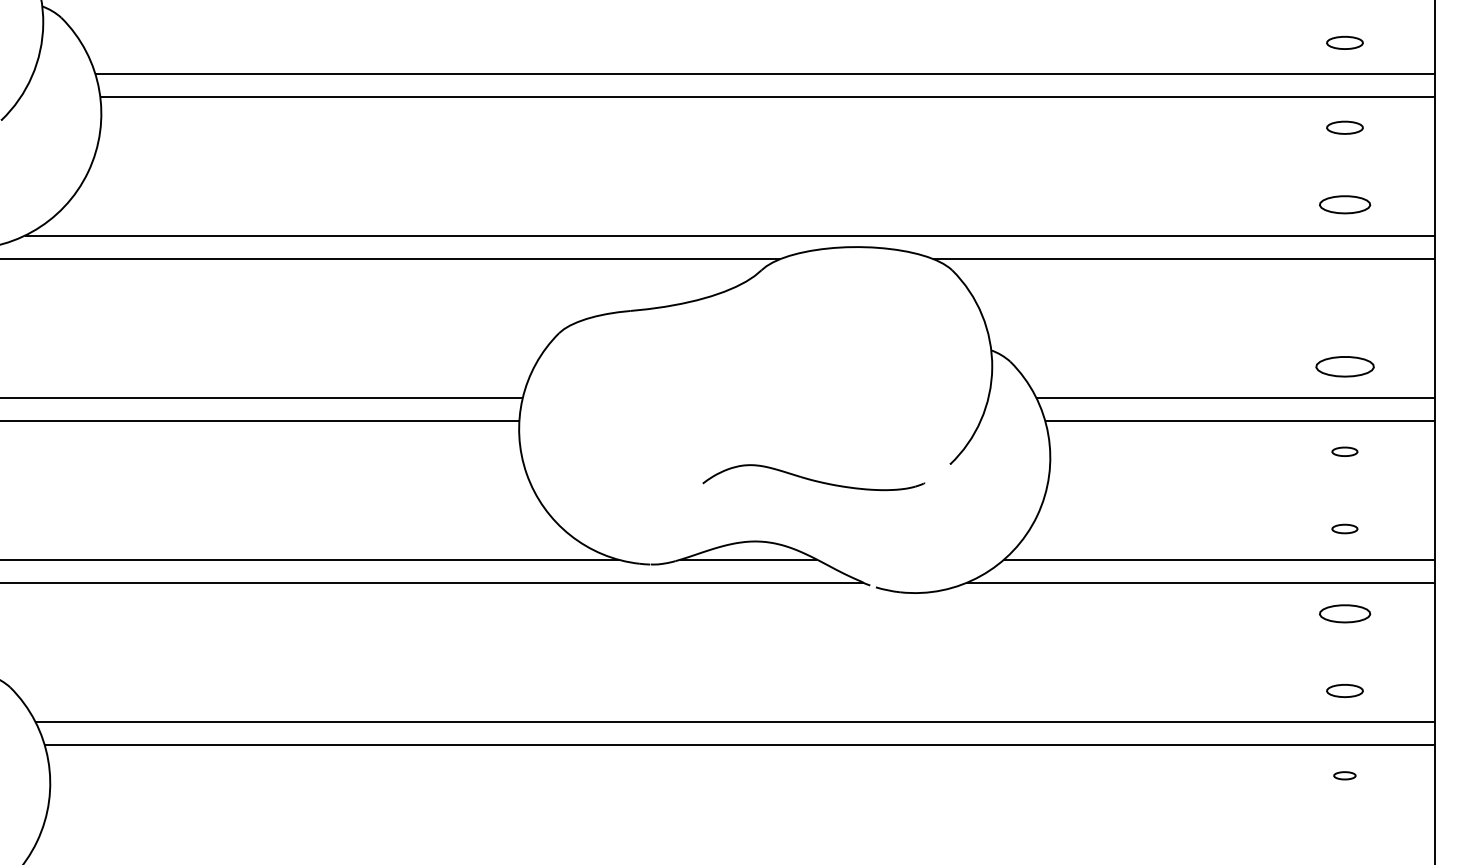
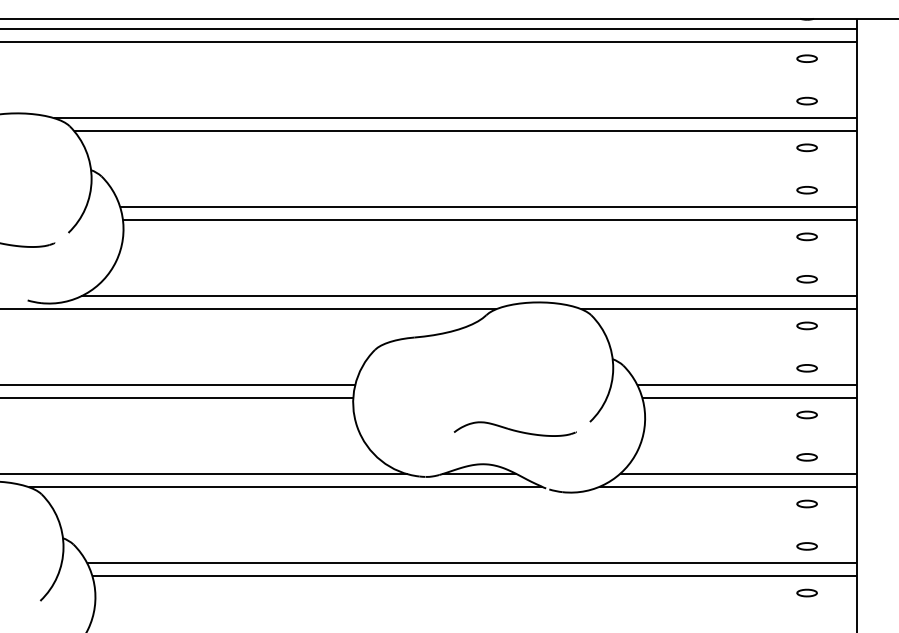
part: (1343, 205) -> (806, 279), size x0.71
part: (1343, 289) -> (806, 325), added
part: (1343, 367) -> (806, 368), size x0.62
part: (1343, 450) -> (806, 414), size x1.43
part: (1343, 529) -> (806, 457), size x1.43
part: (1343, 612) -> (806, 503), size x0.71
part: (1343, 774) -> (806, 592), size x1.67

